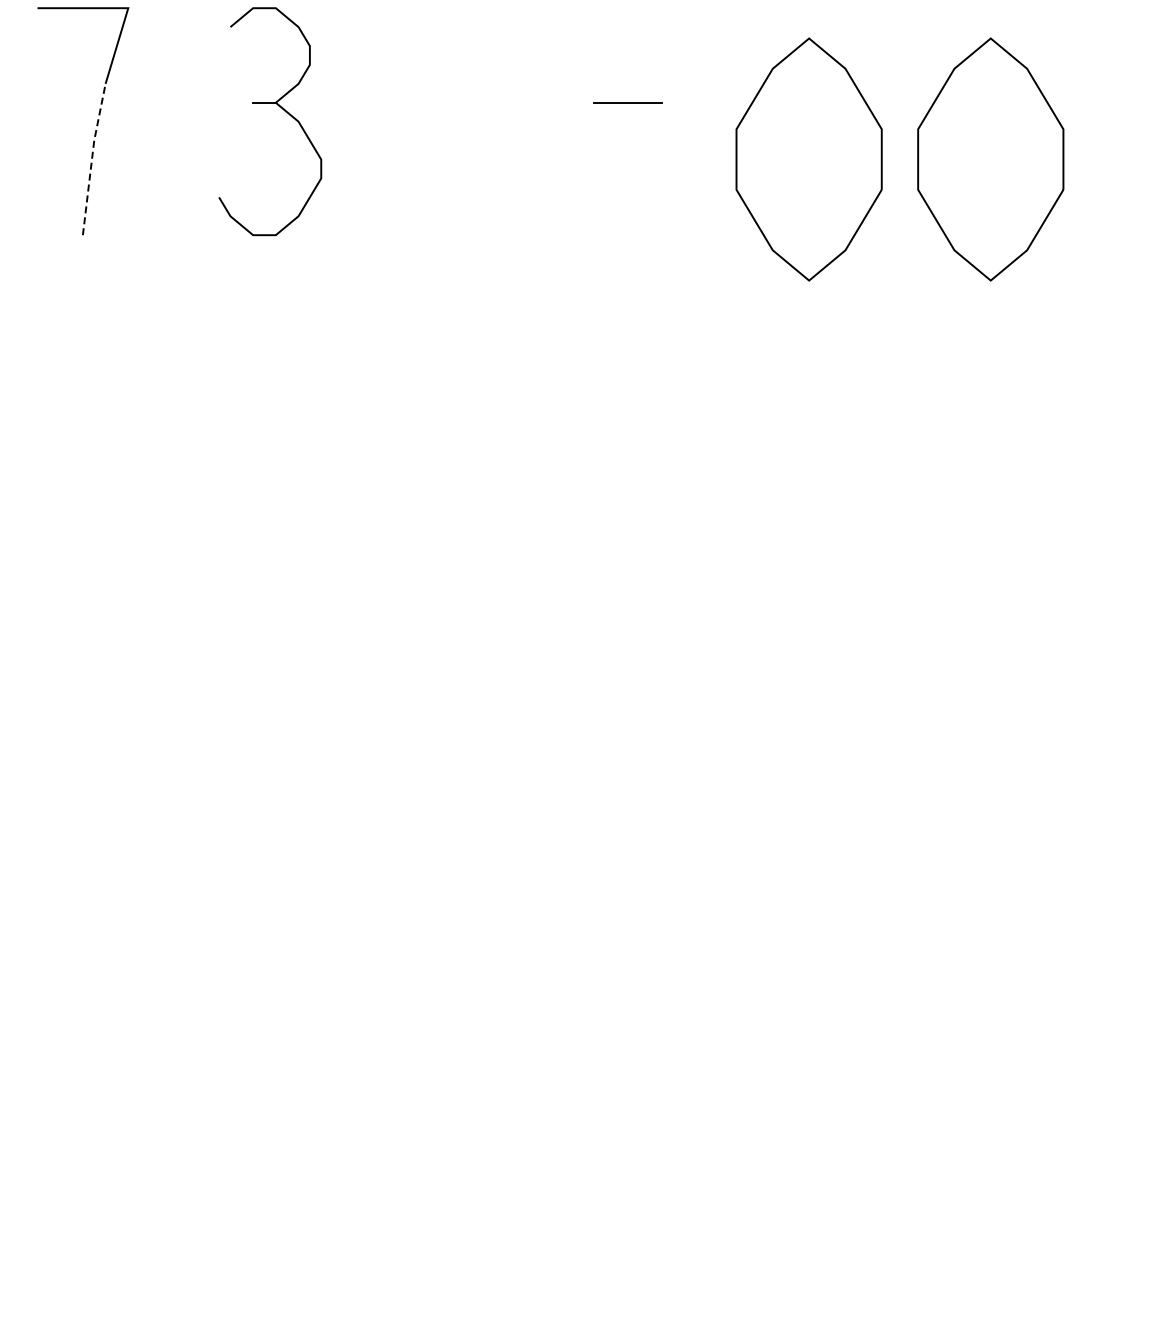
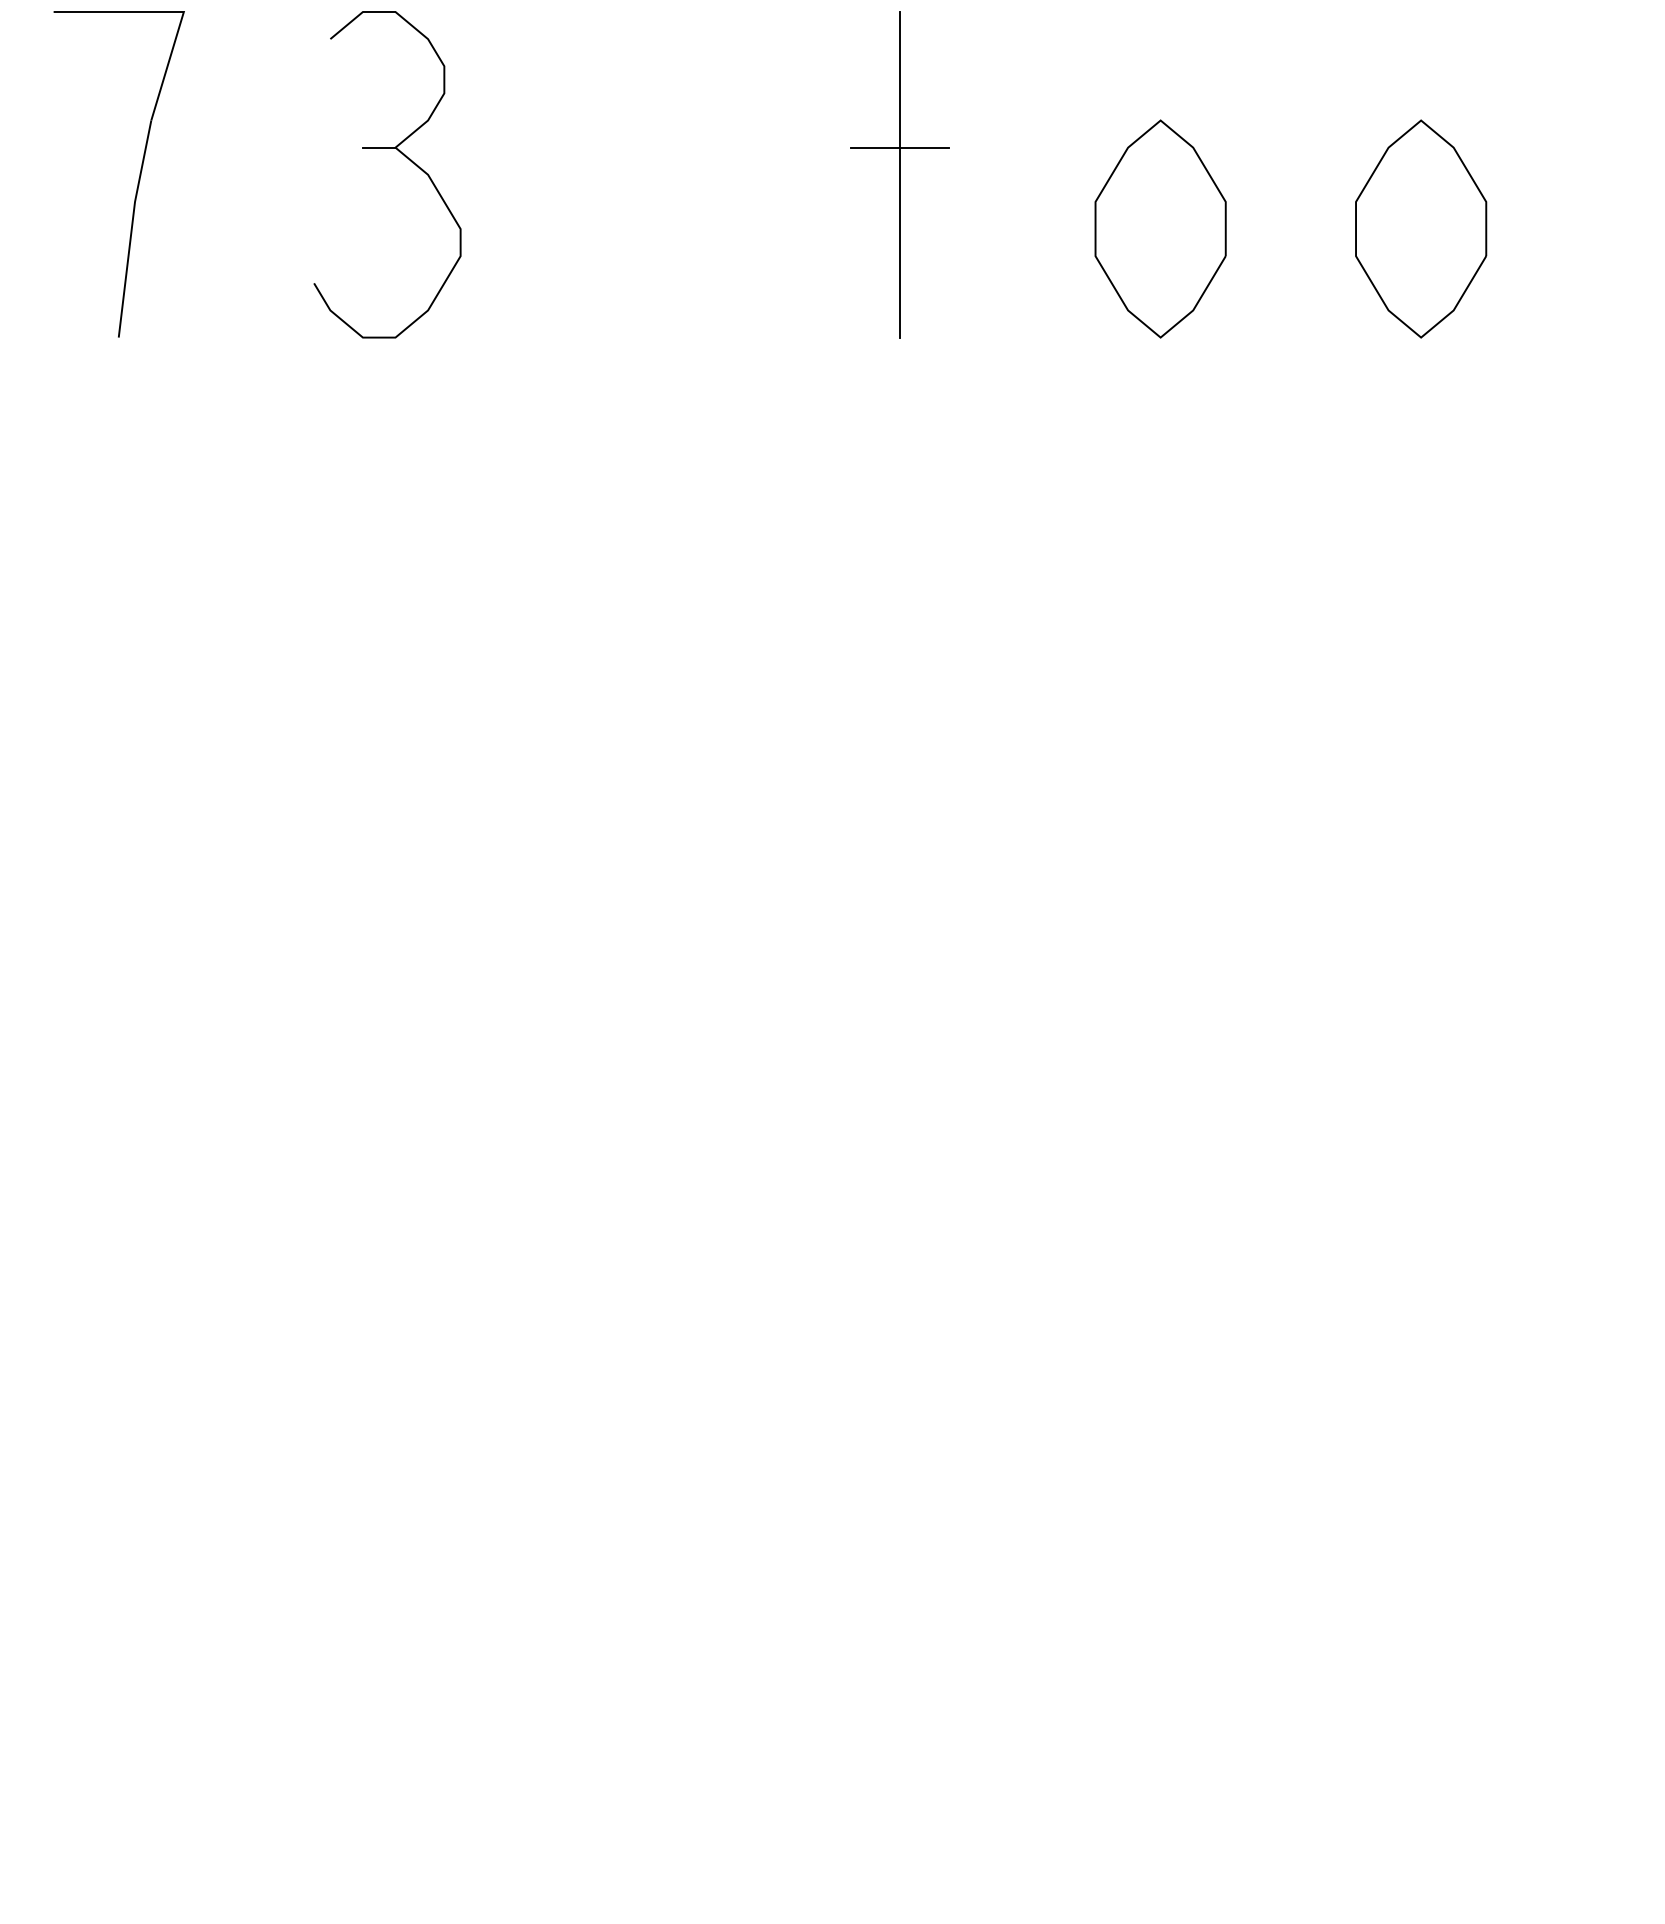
line: (627, 121) -> (899, 174), added
line: (92, 158) -> (132, 227), dashed -> solid
part: (809, 159) -> (1160, 229), size x0.62
part: (990, 159) -> (1420, 229), size x0.62

